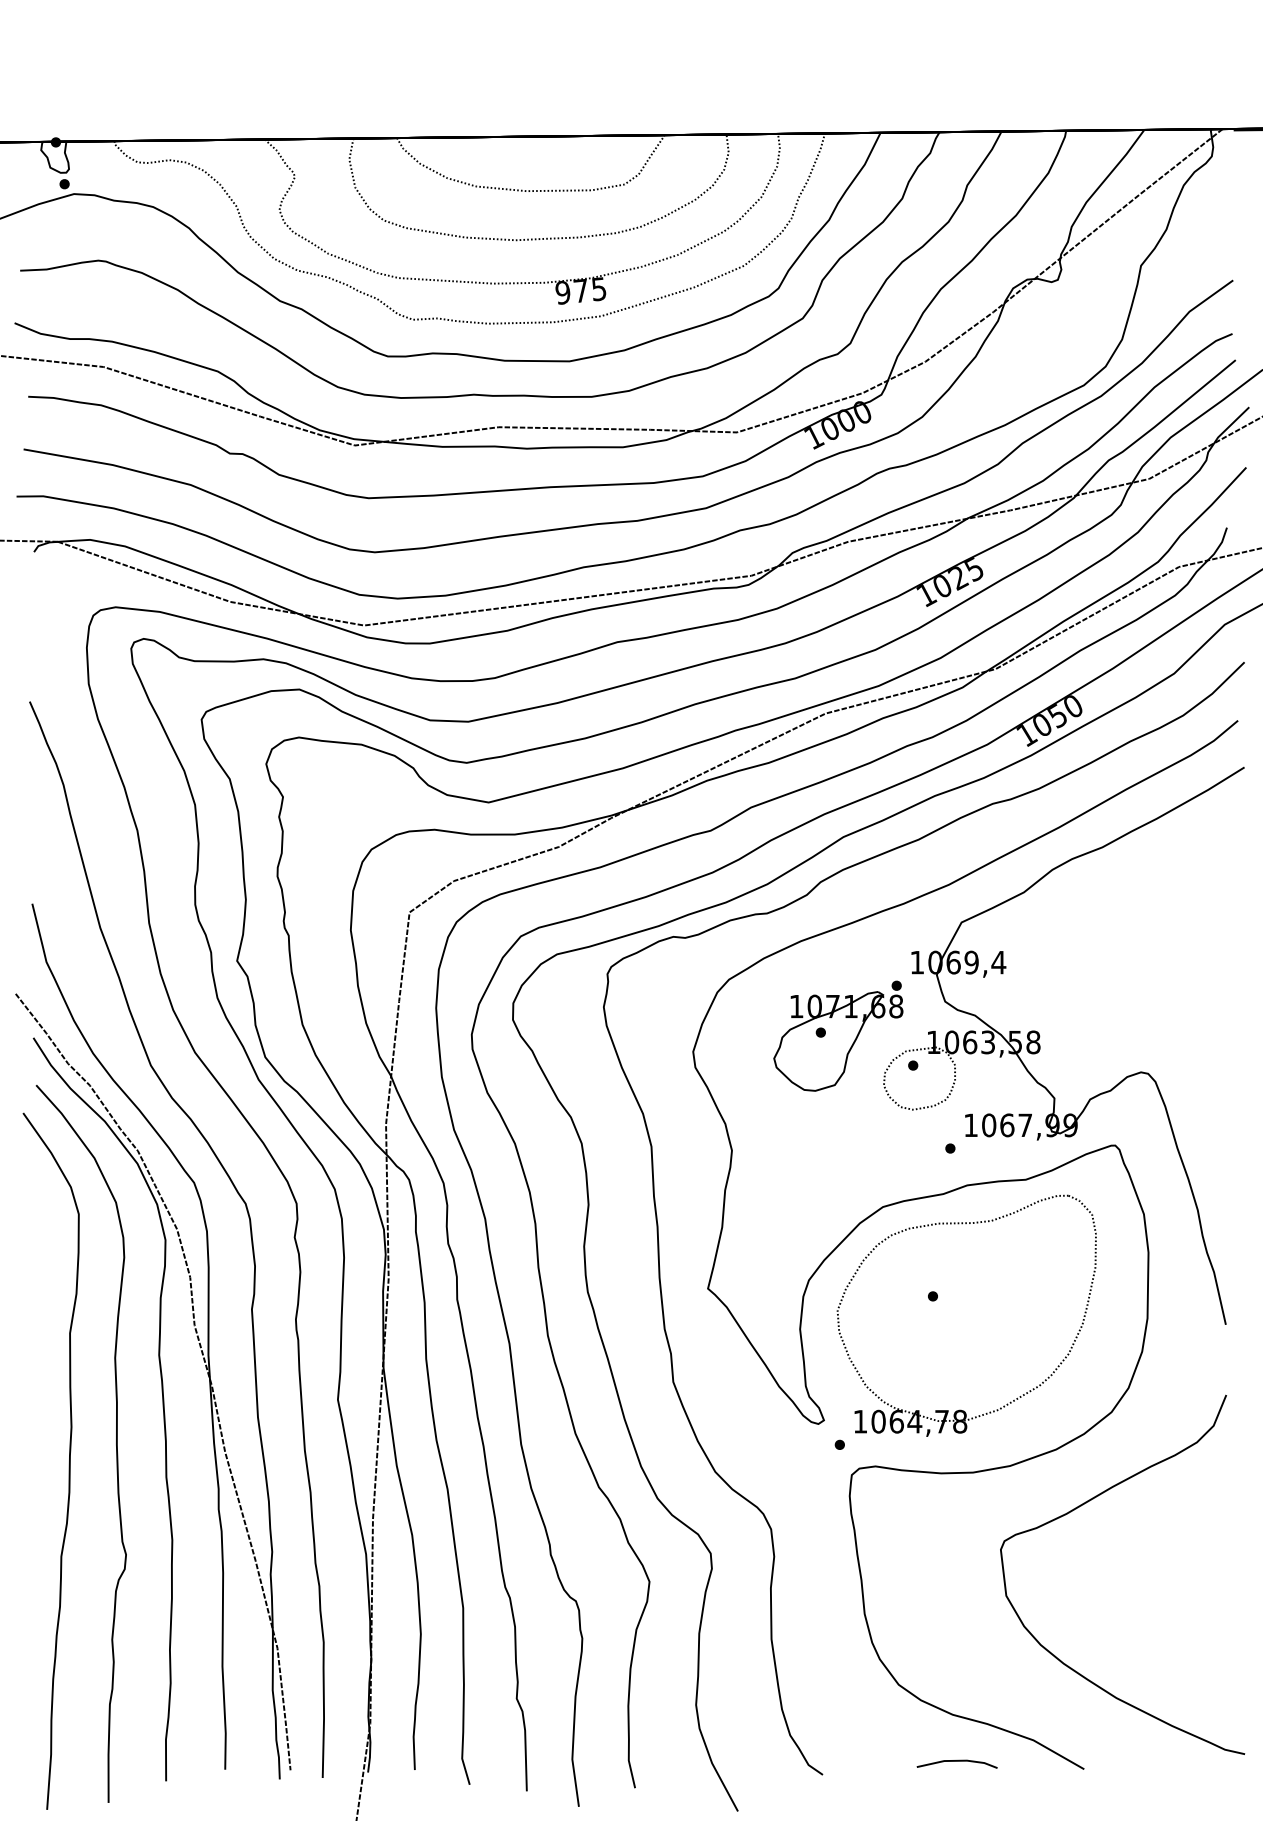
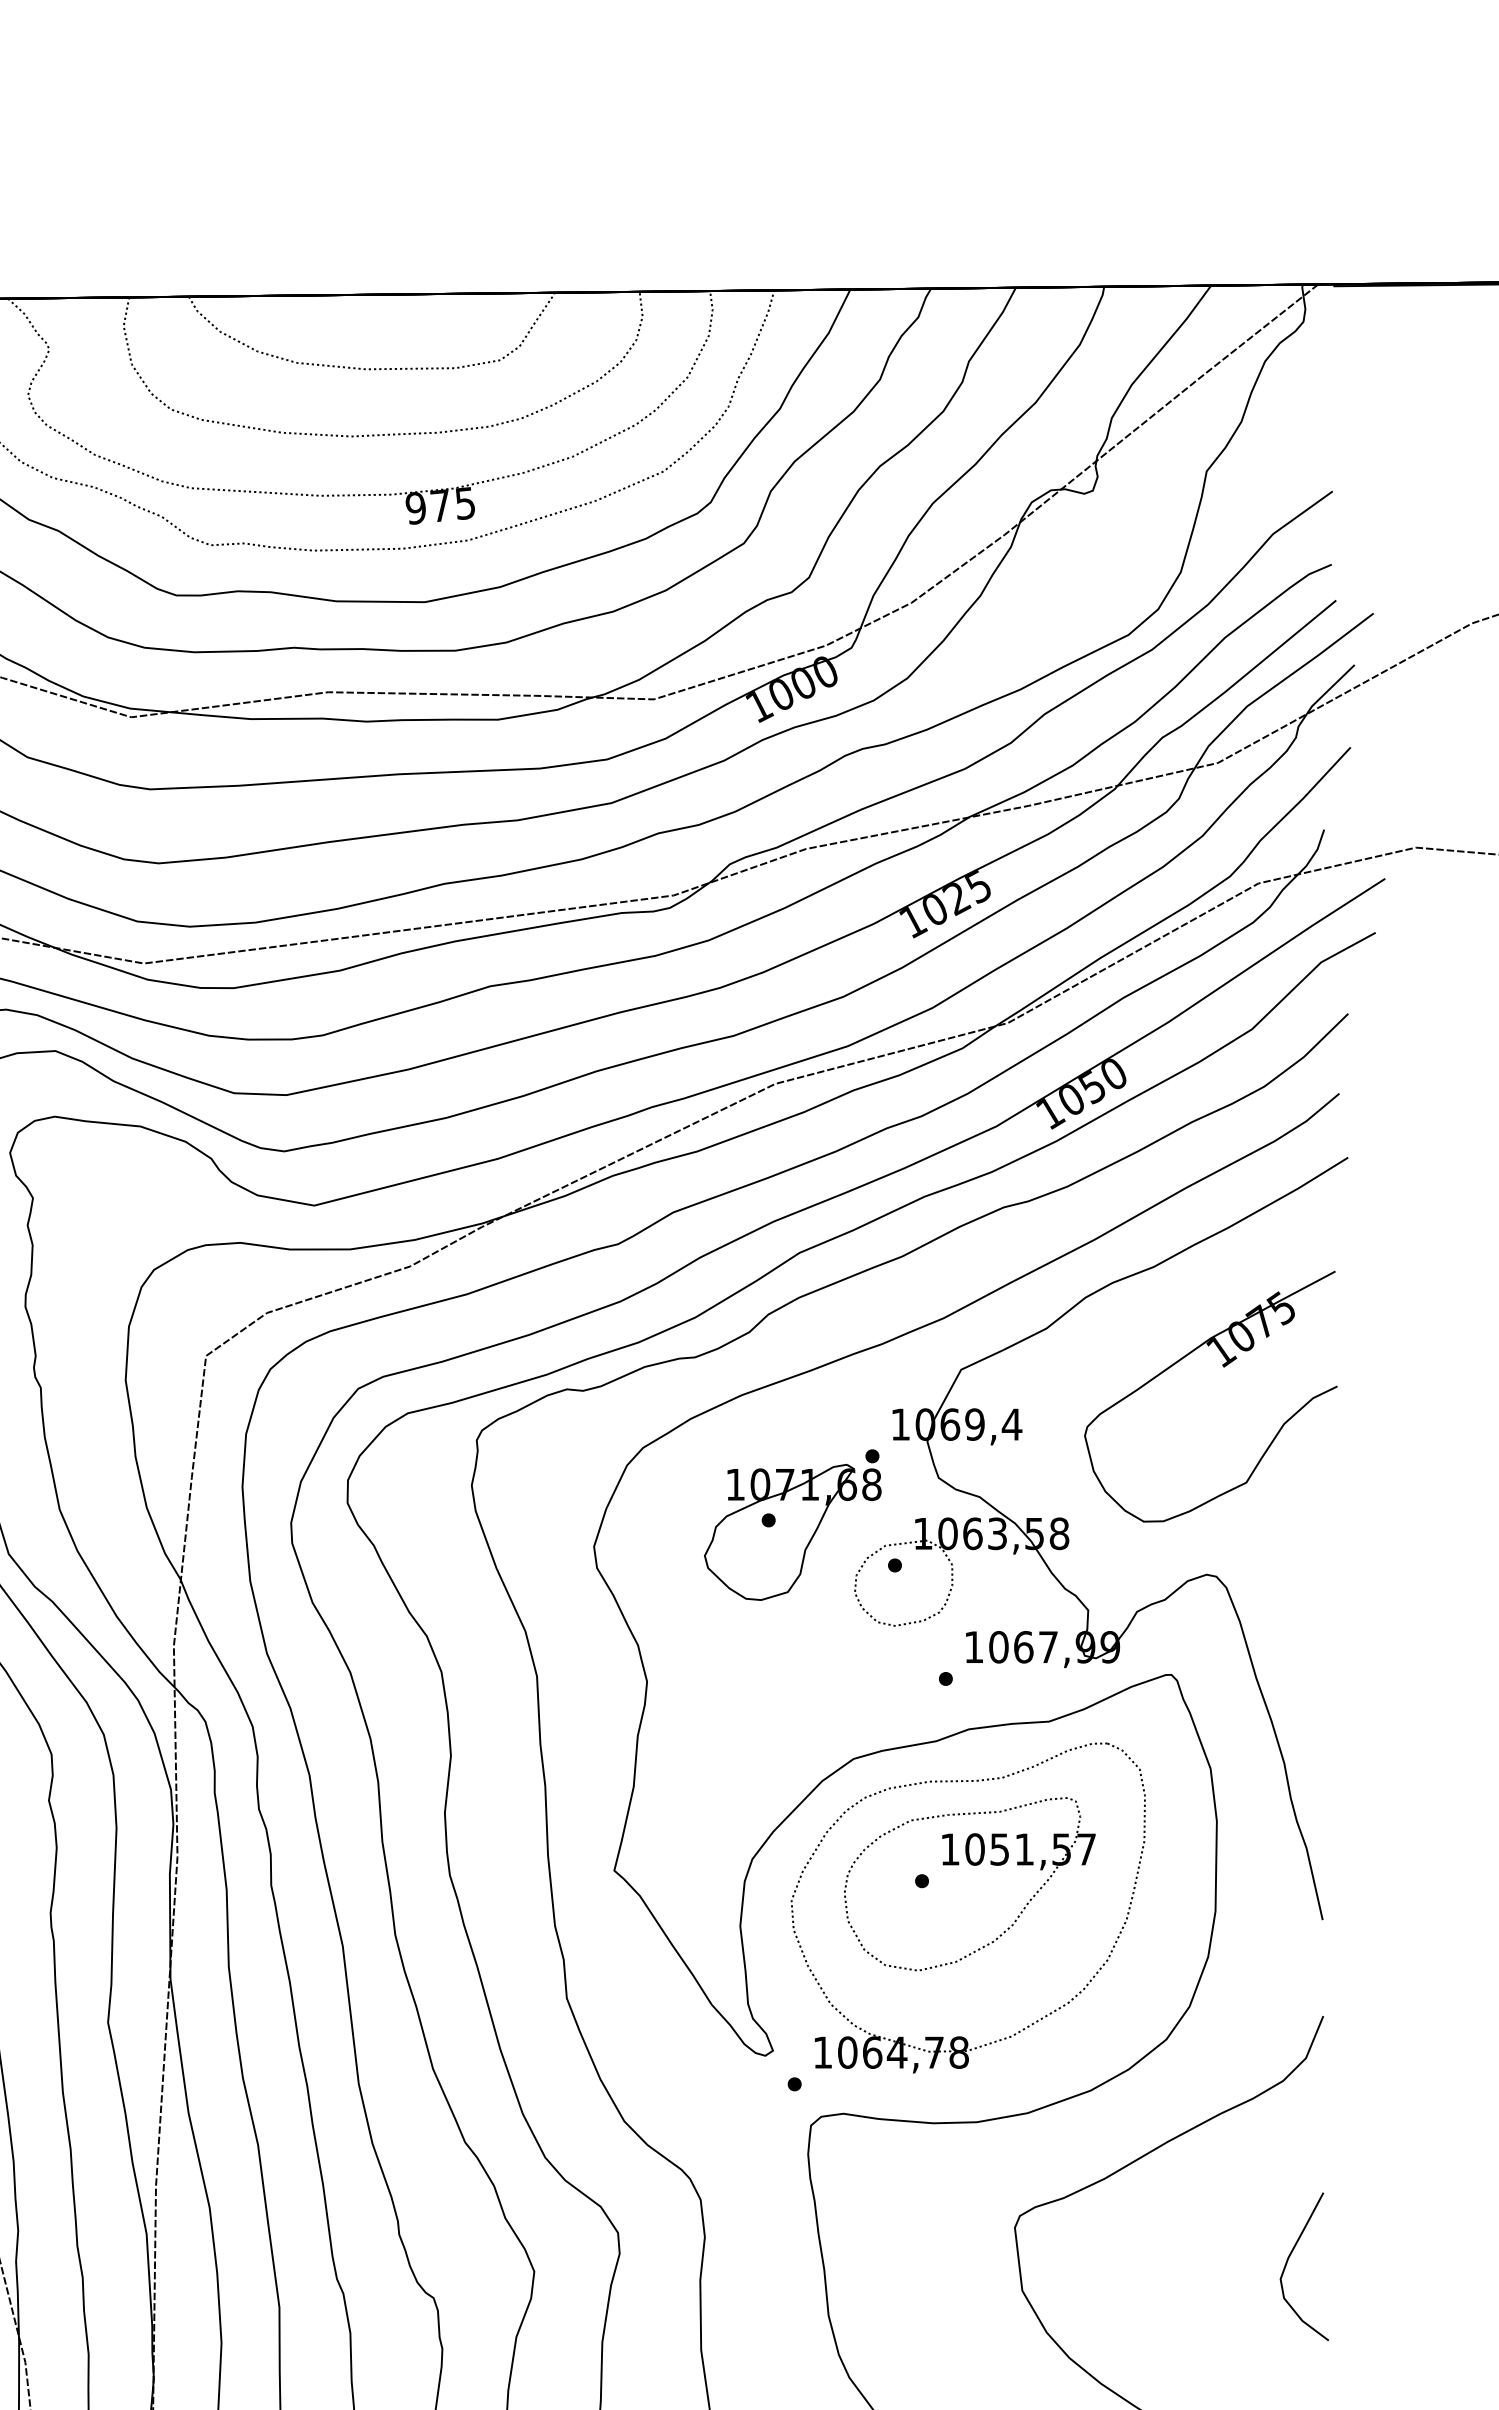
part: (1153, 920) -> (1223, 1367), added
part: (971, 1285) -> (974, 1866), added
part: (1201, 1573) -> (1289, 2260), added

